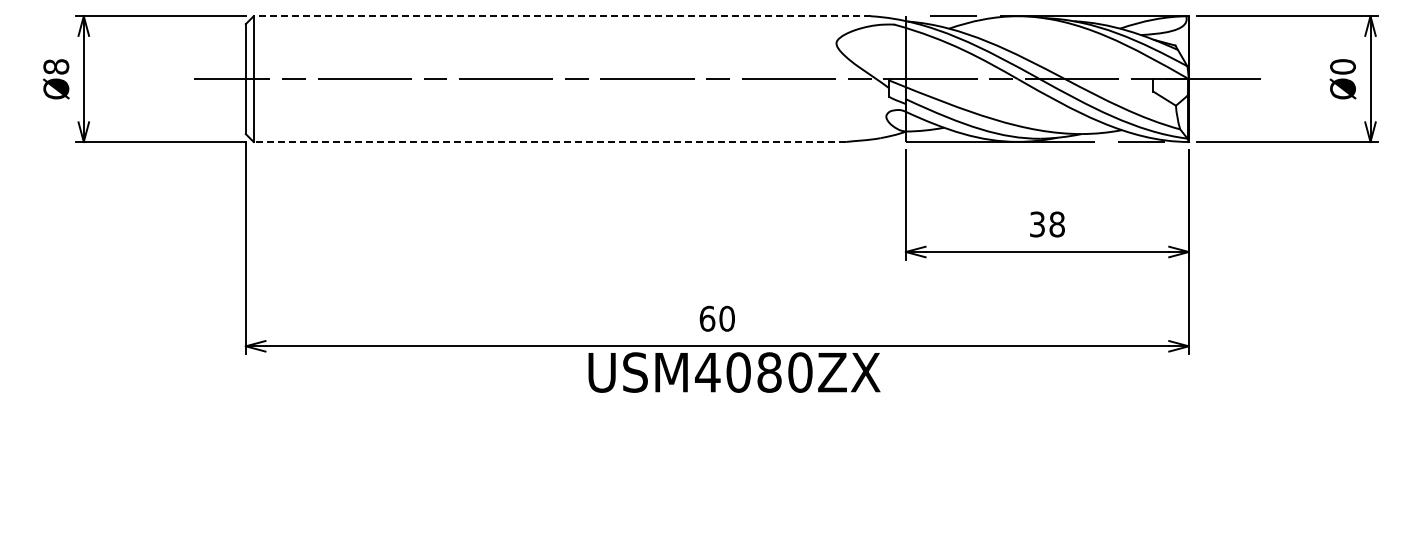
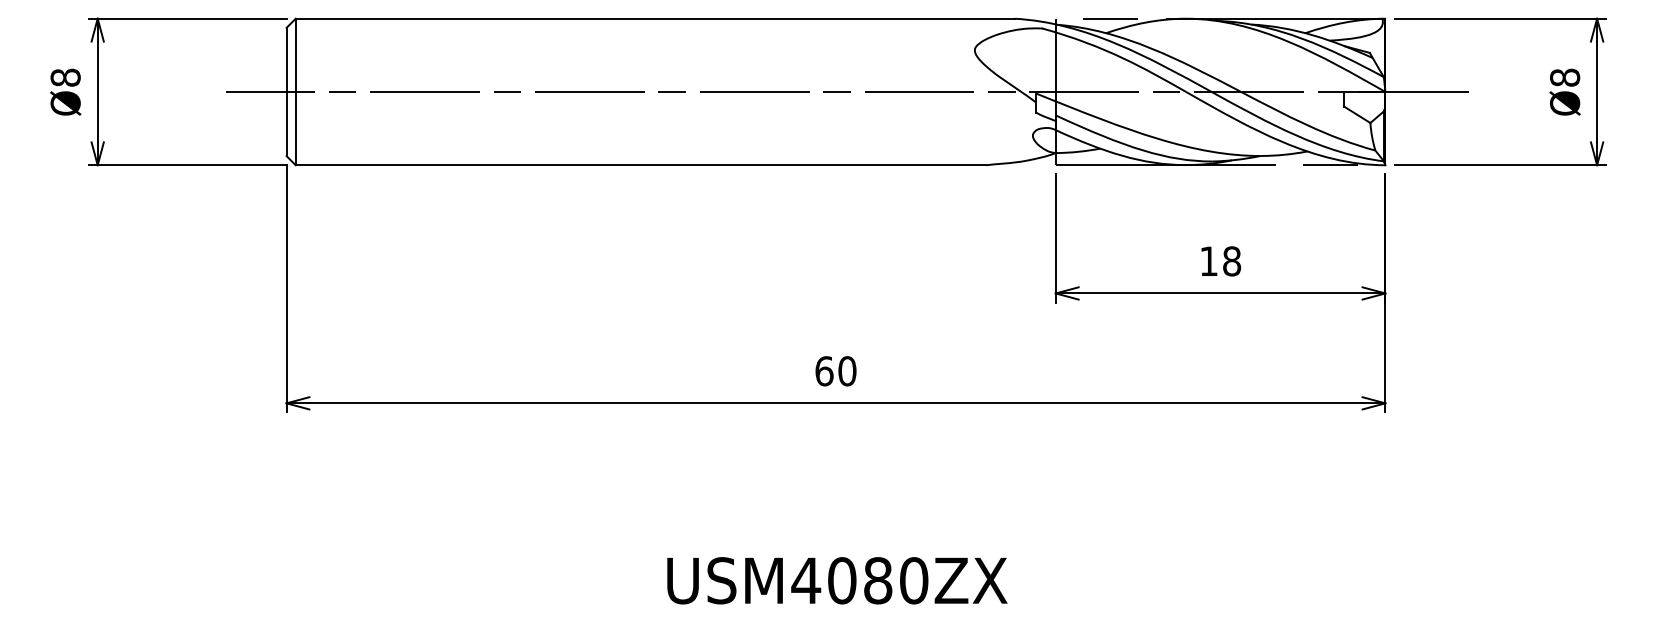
line: (561, 16) -> (654, 19), dashed -> solid
text: (1342, 66) -> (1564, 77), Ø0 -> Ø8
line: (549, 142) -> (640, 165), dashed -> solid
text: (1037, 224) -> (1209, 261), 38 -> 18
text: (734, 372) -> (837, 580), moved

